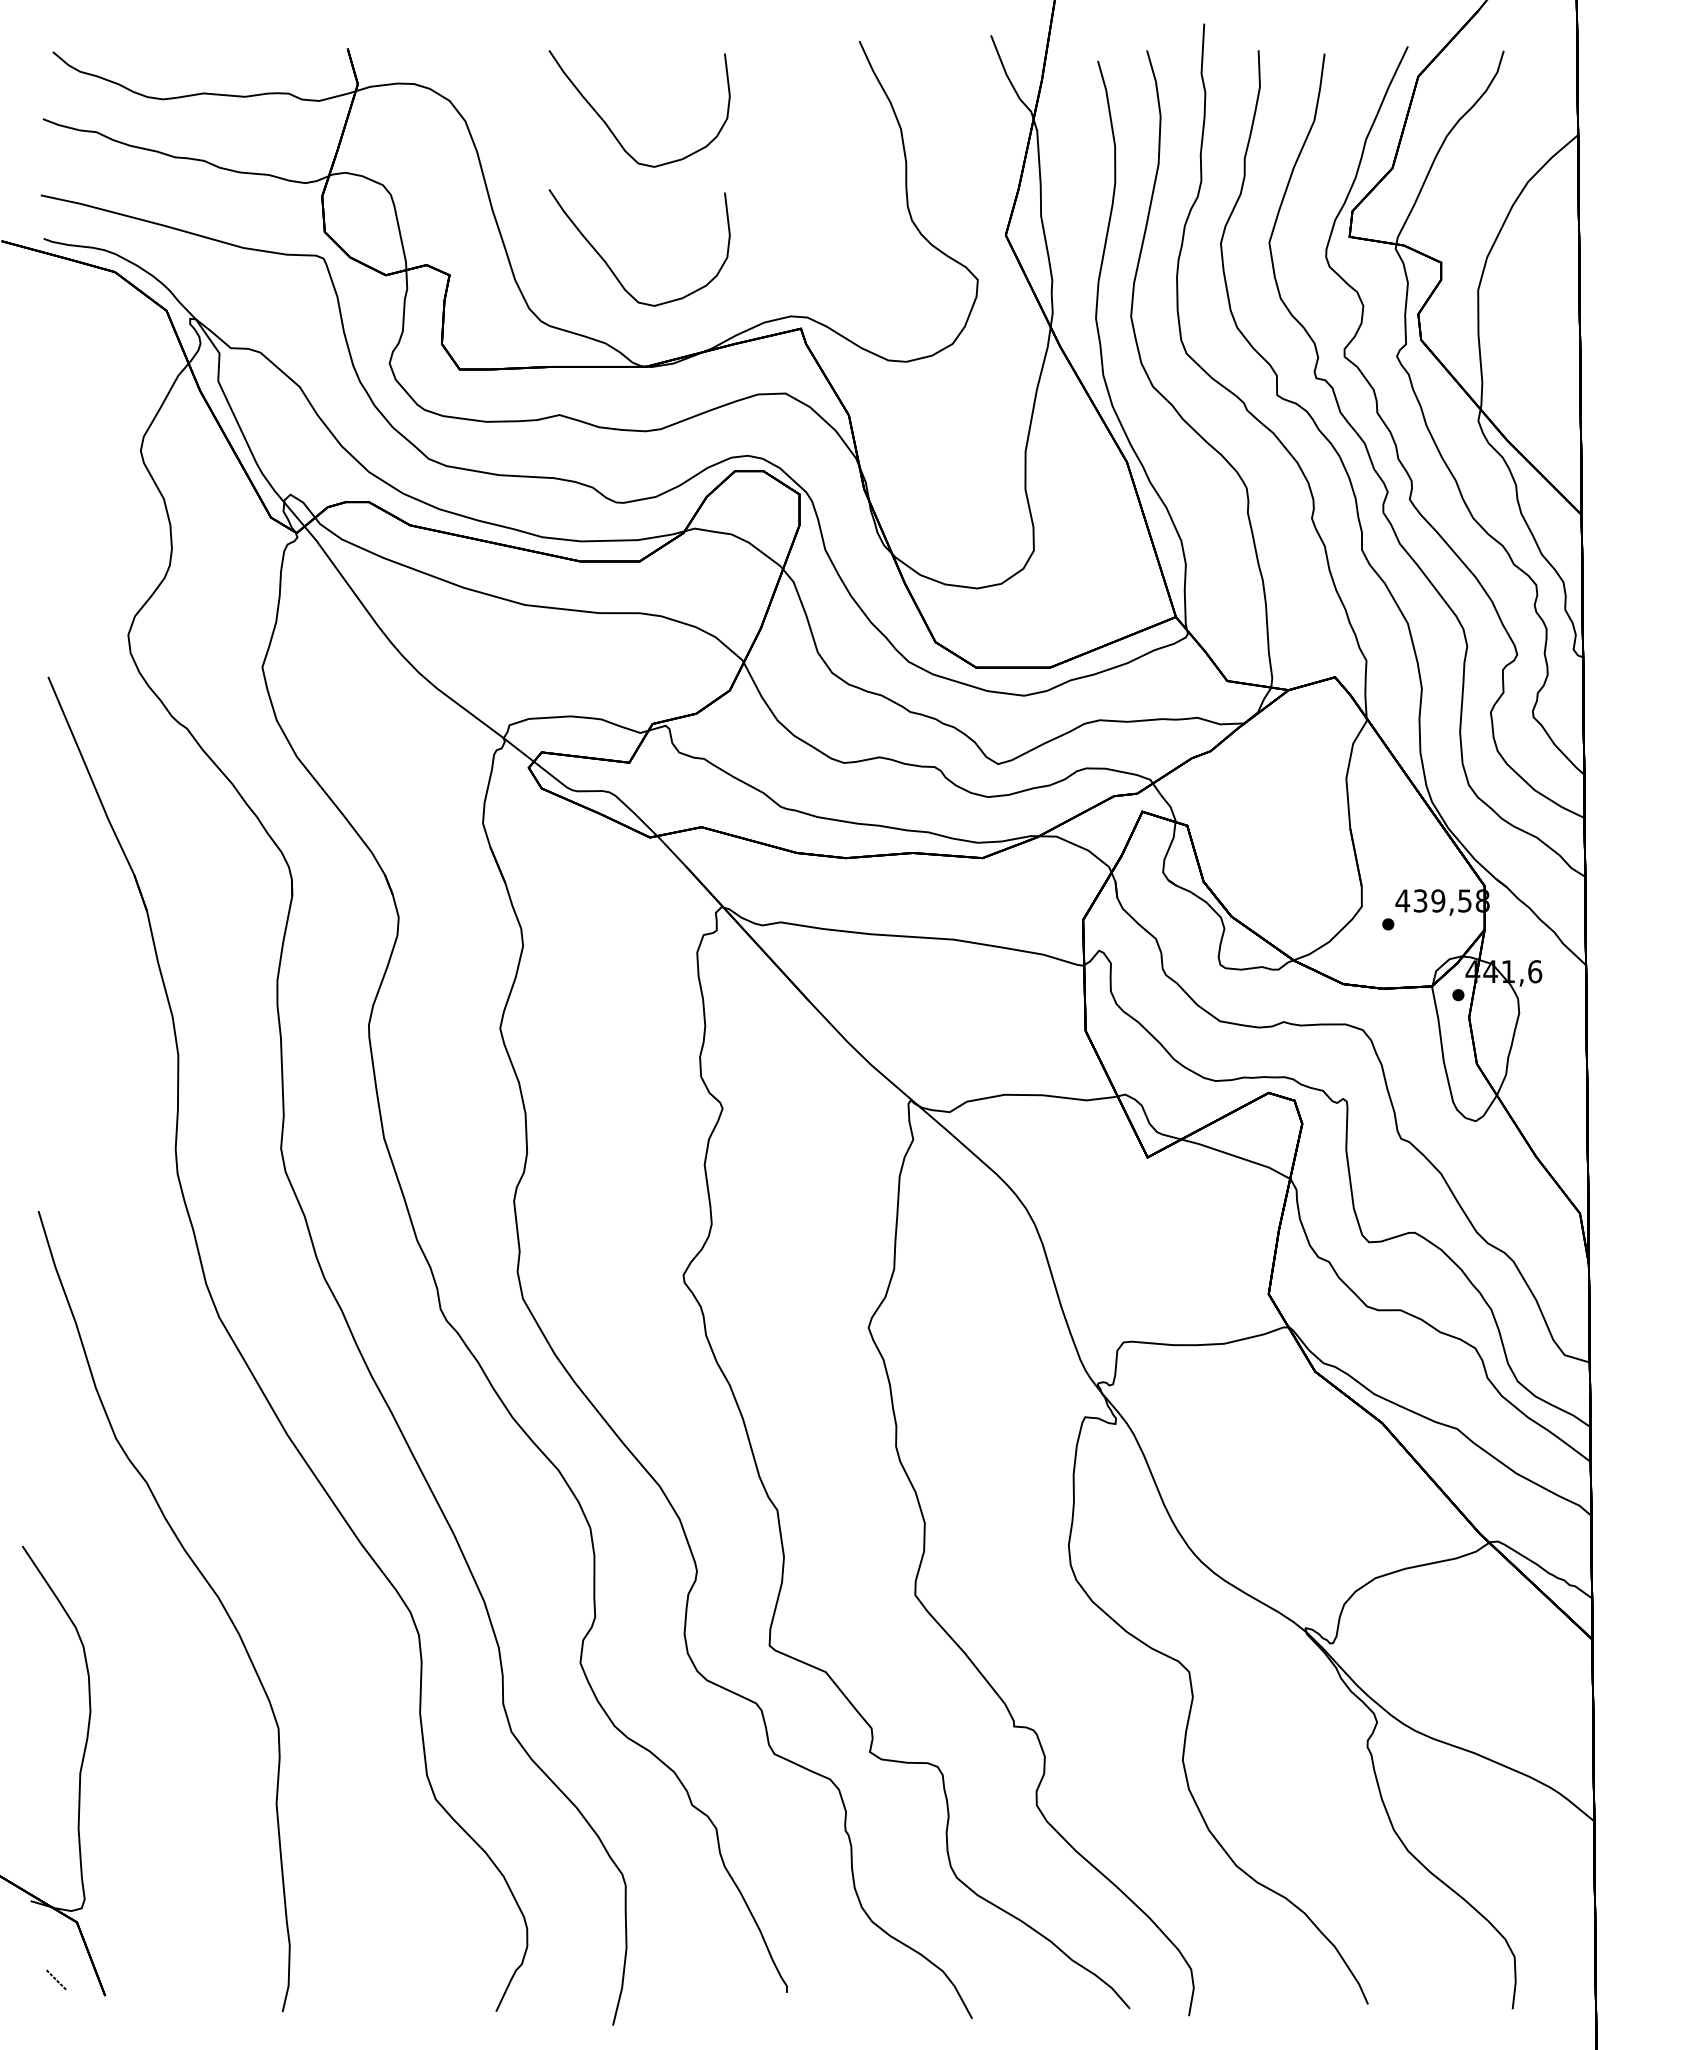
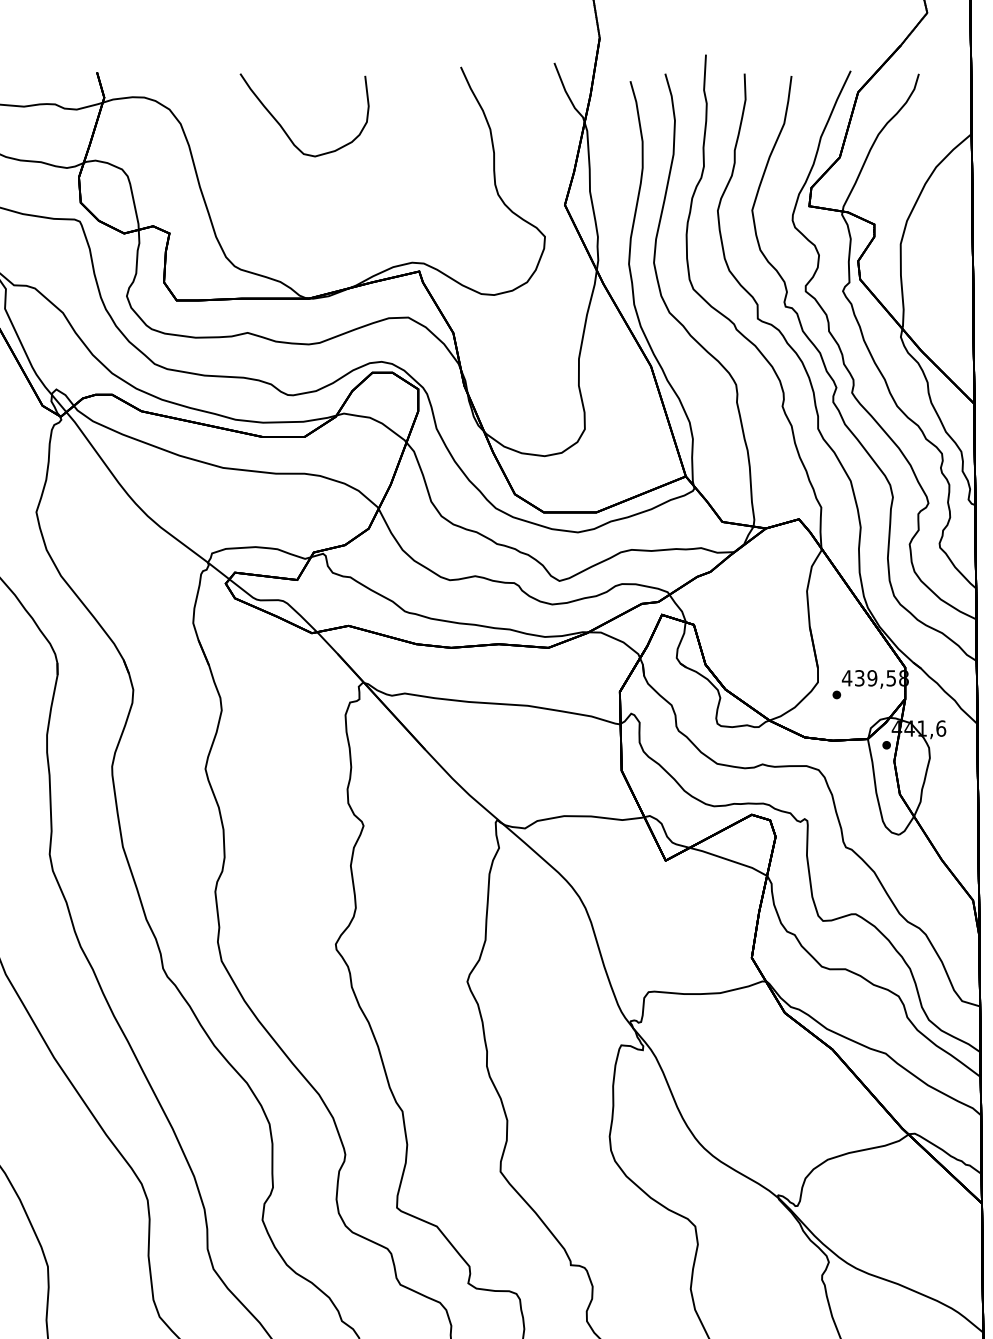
curve: (611, 268) -> (284, 228), removed

